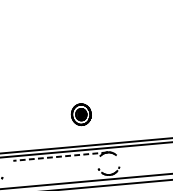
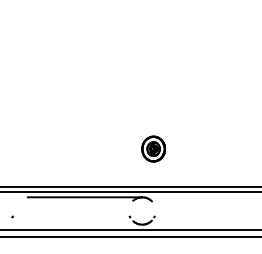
part: (81, 114) -> (153, 148), moved
line: (60, 156) -> (84, 197), dashed -> solid

